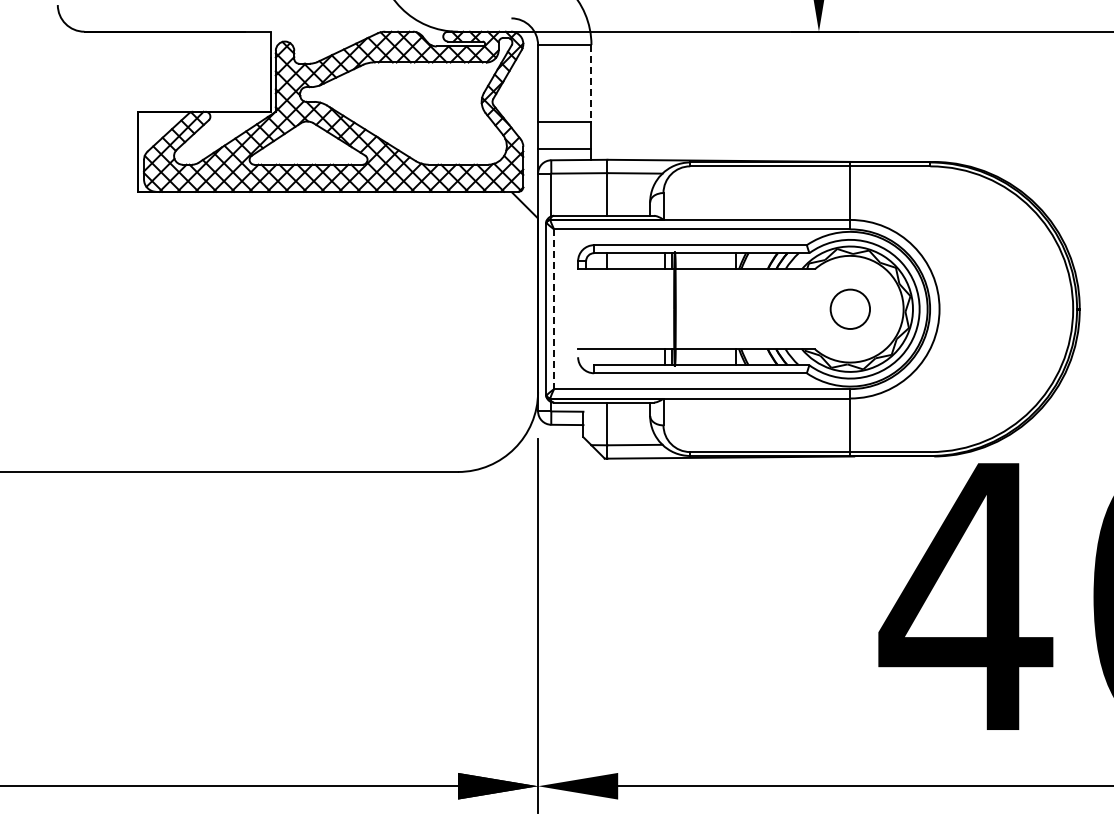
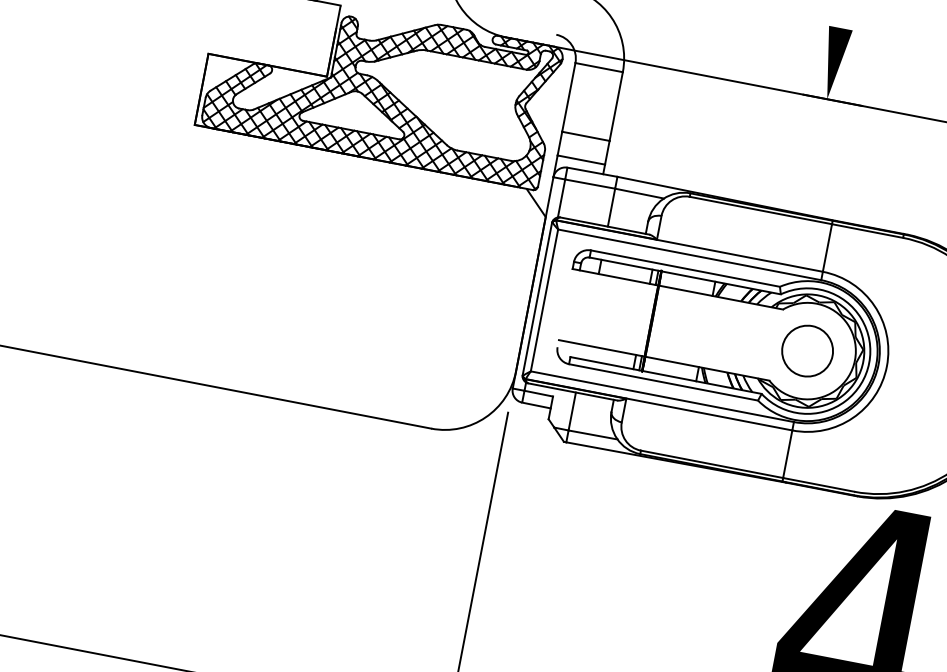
line: (591, 83) -> (616, 106), dashed -> solid
line: (554, 309) -> (544, 300), dashed -> solid
circle: (850, 309) -> (807, 351), size x1.43

